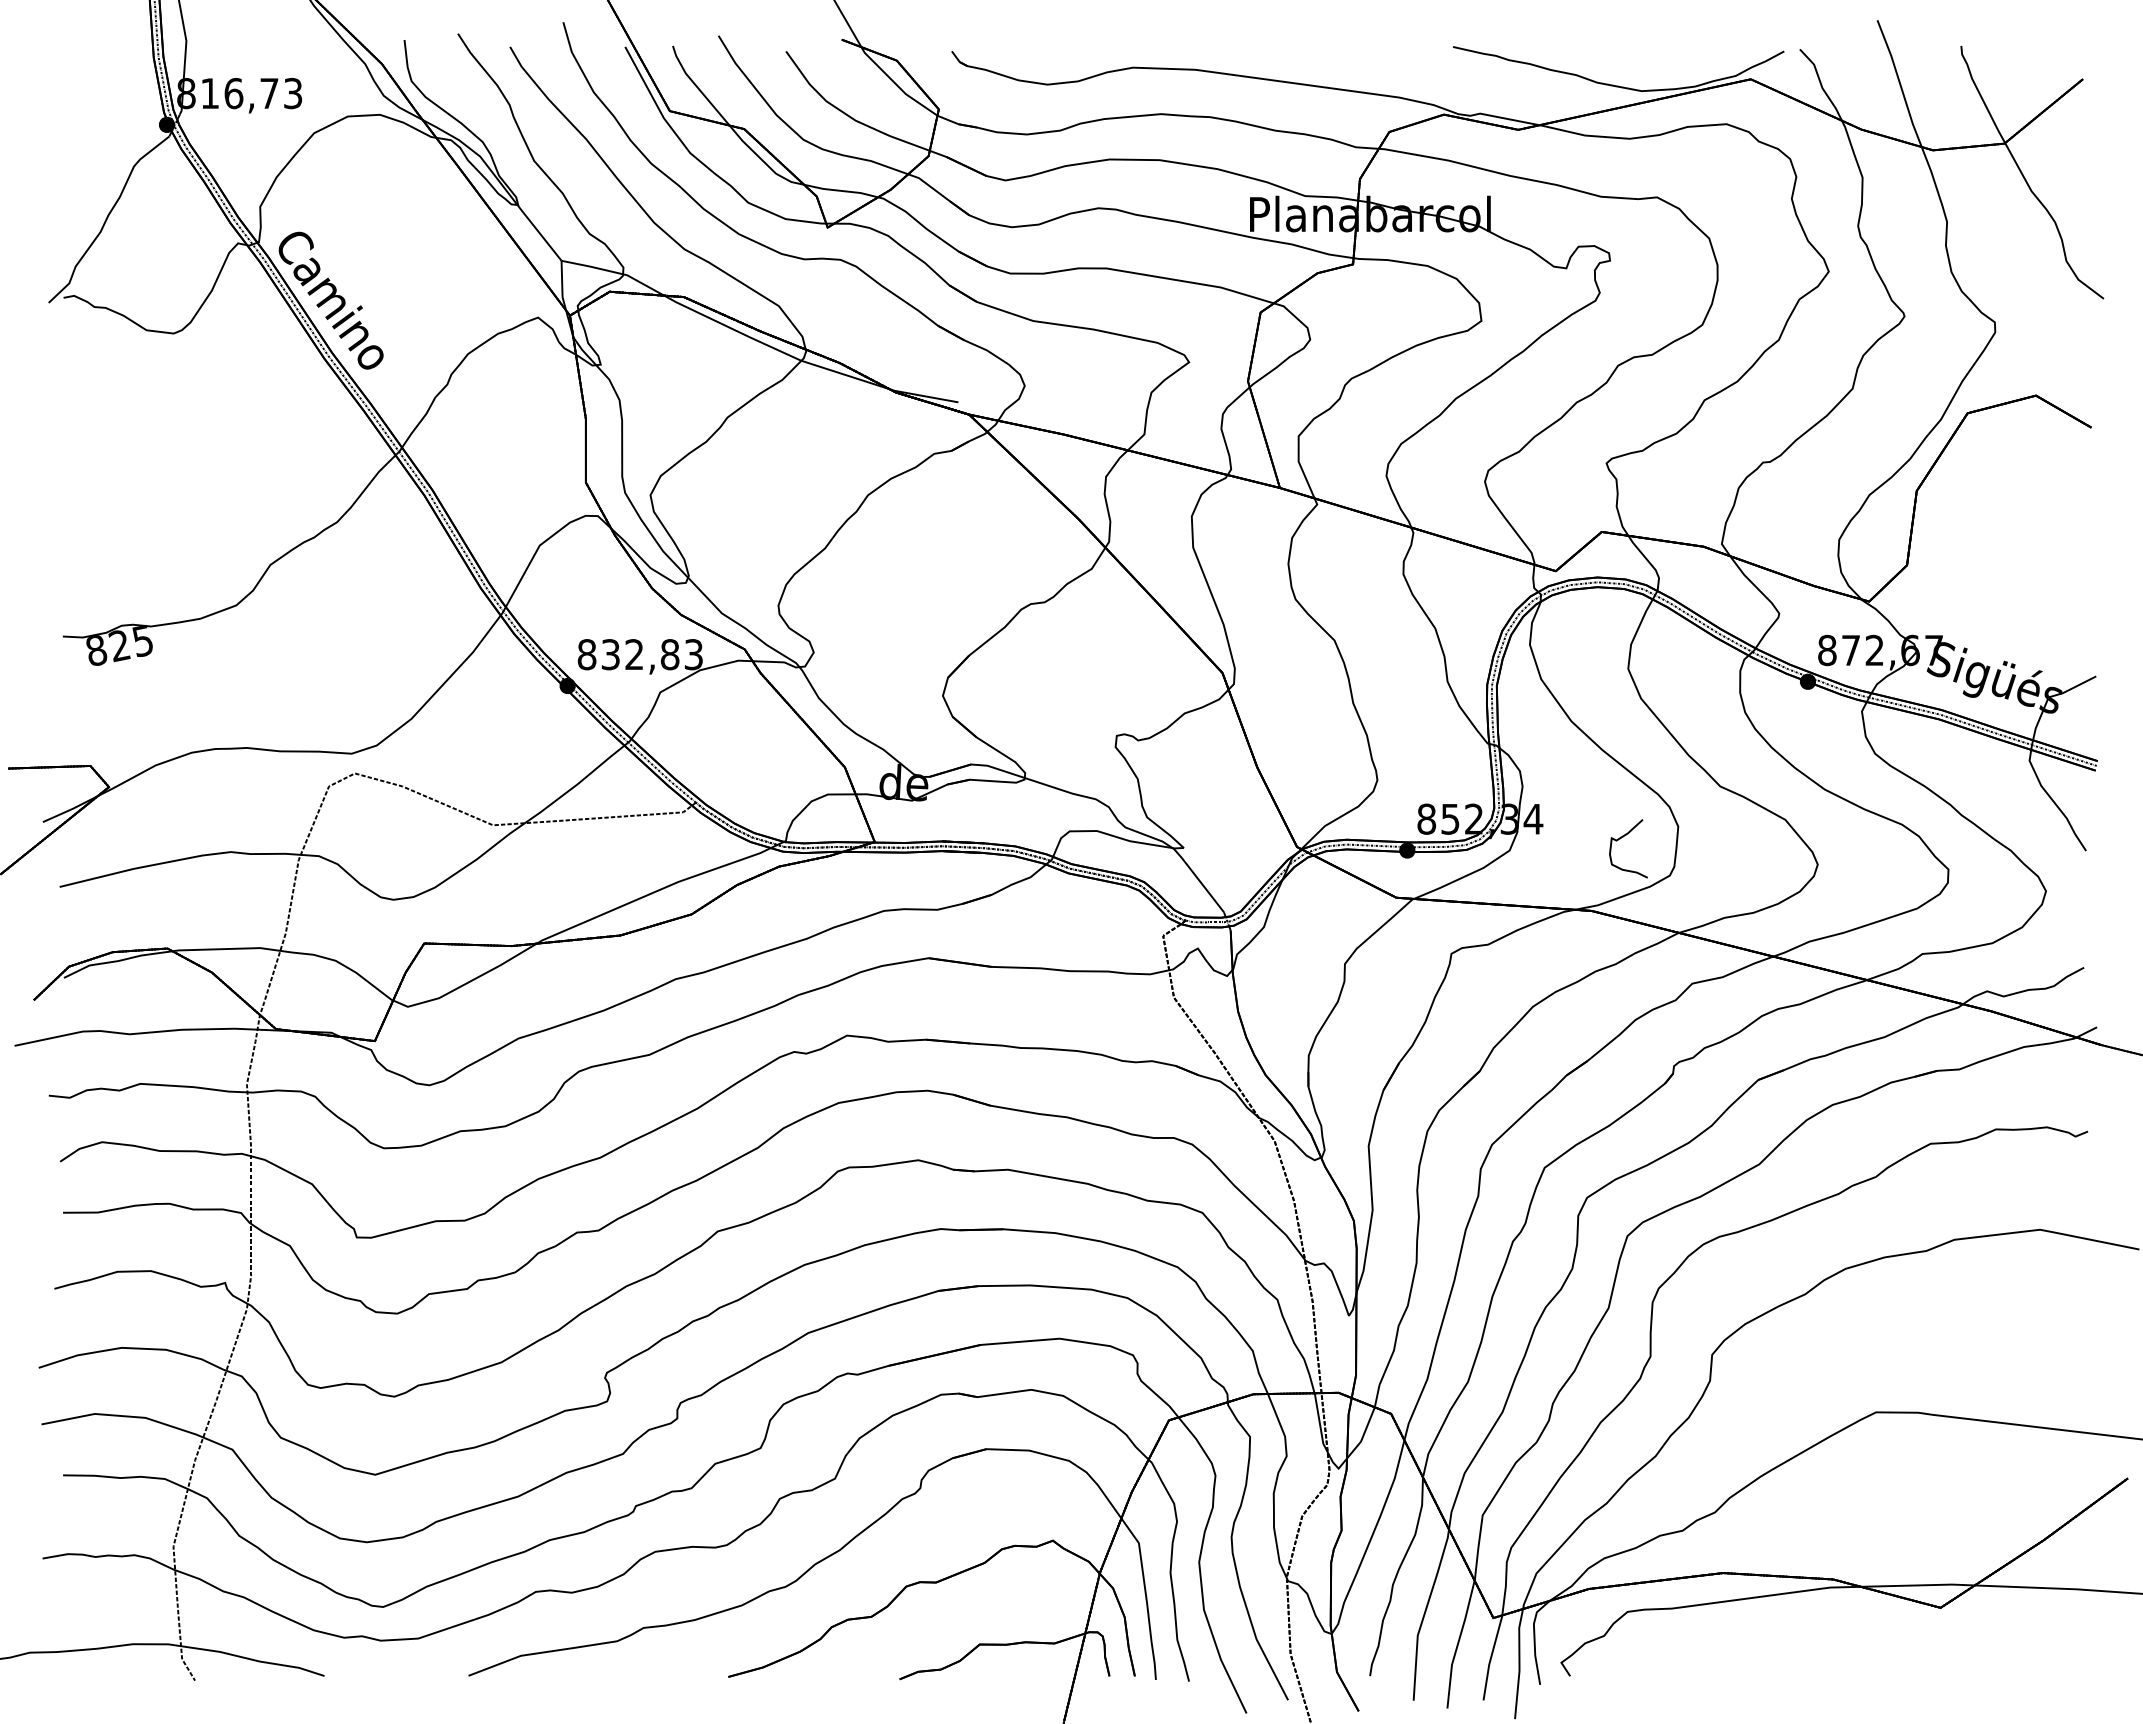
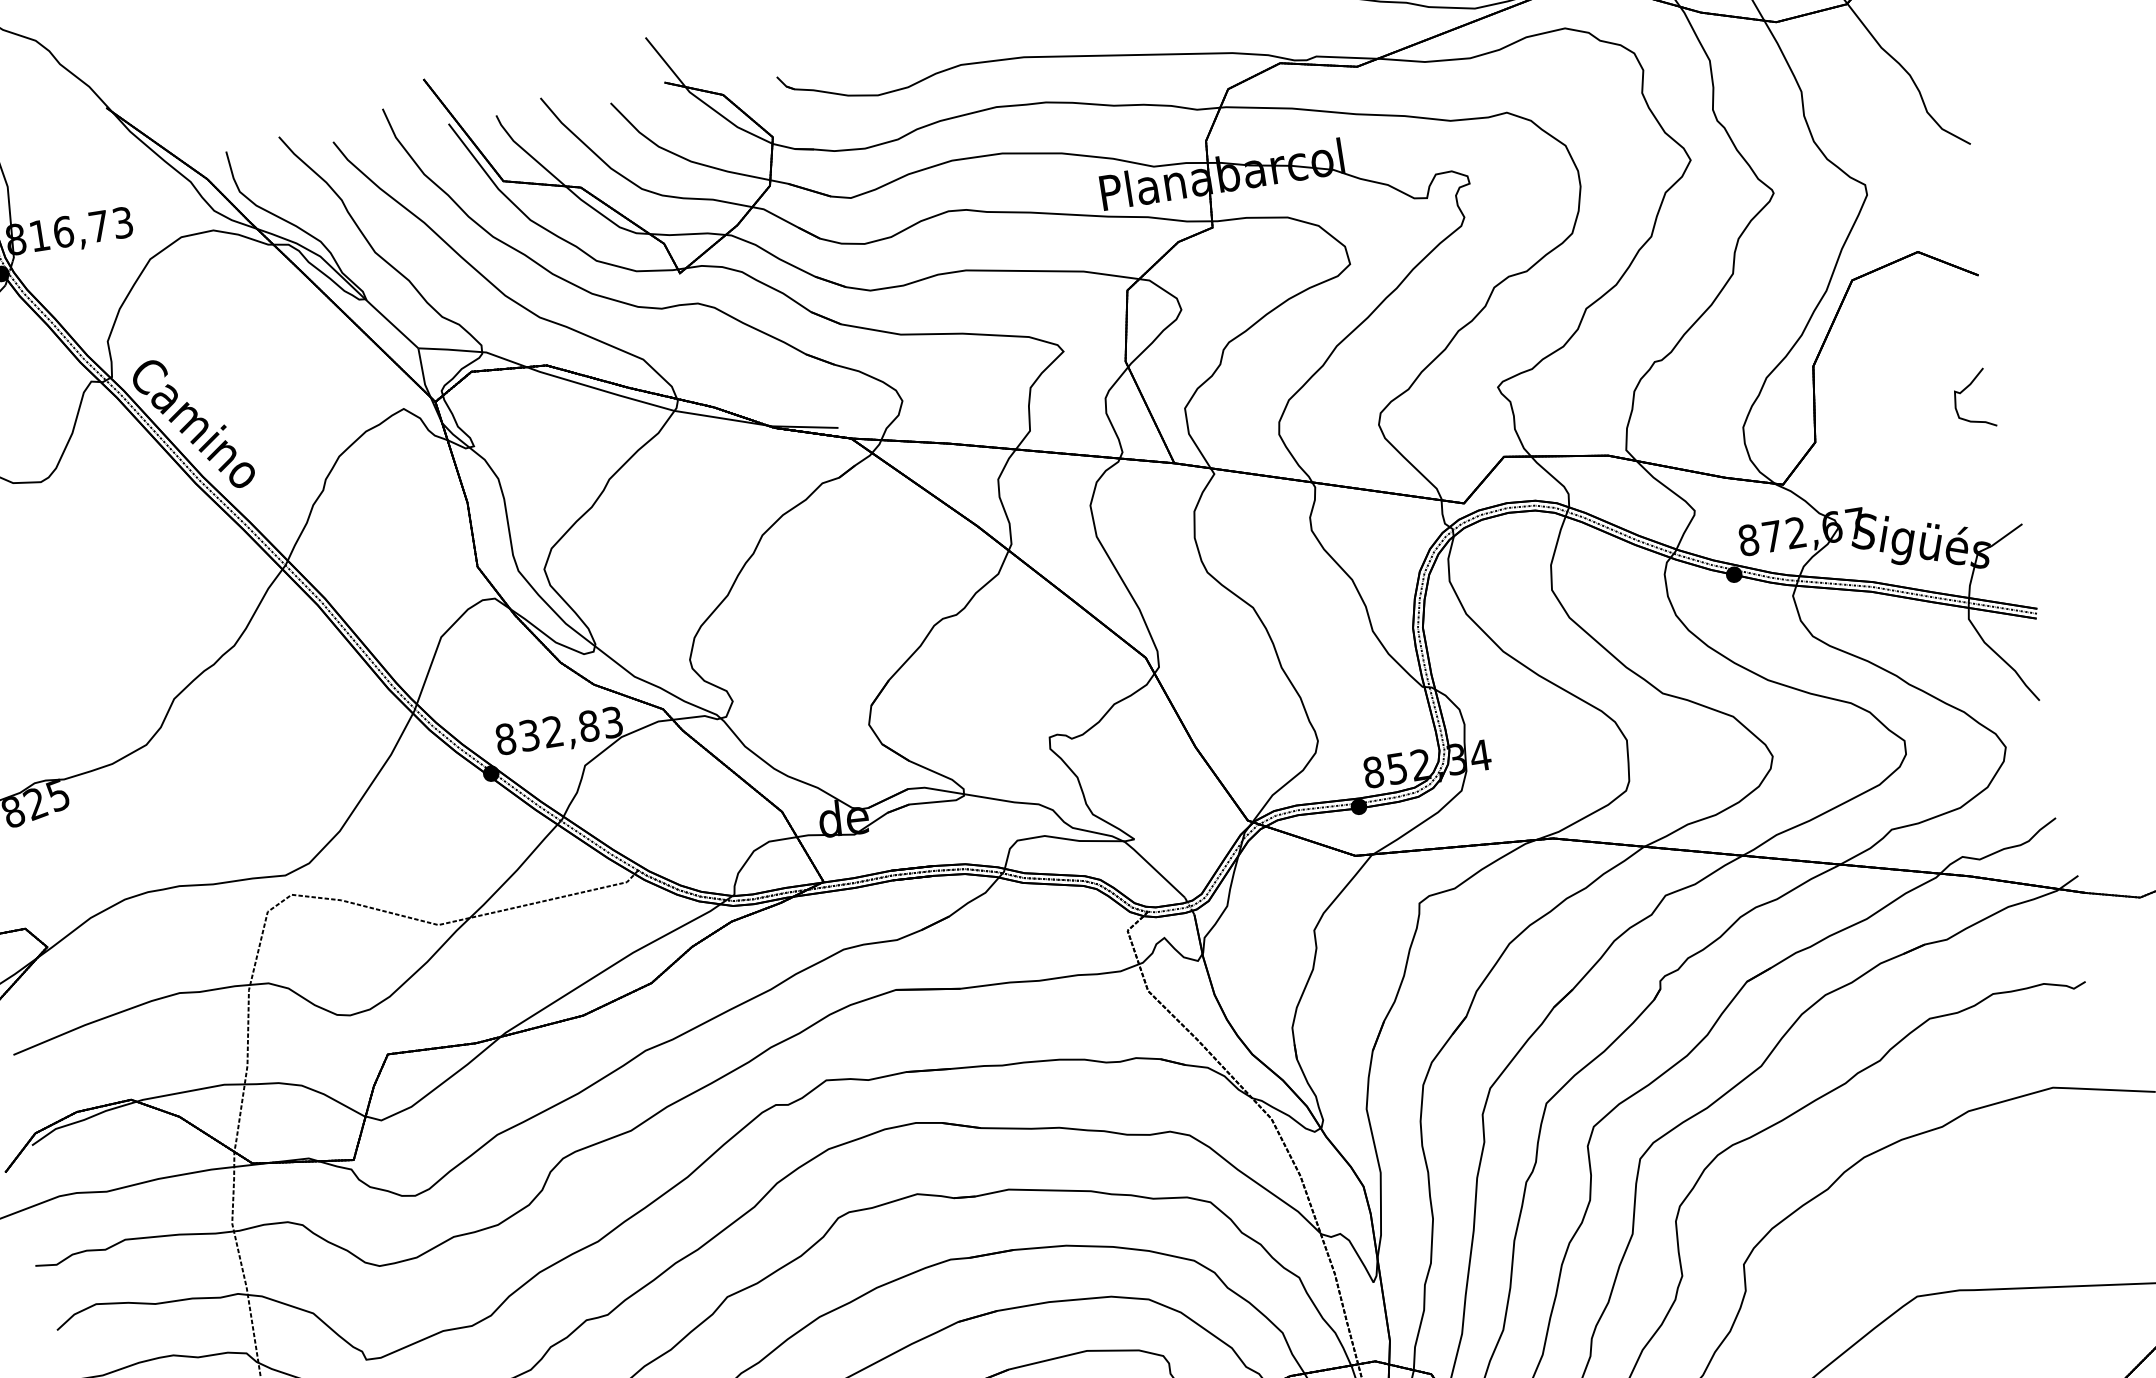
curve: (1620, 839) -> (1963, 391), moved

